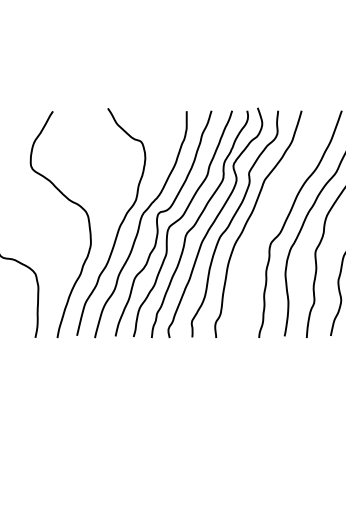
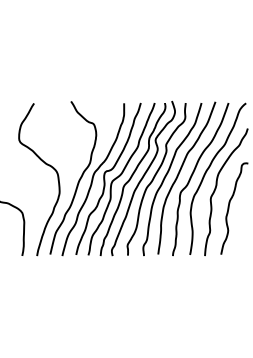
curve: (268, 216) -> (179, 174), added

